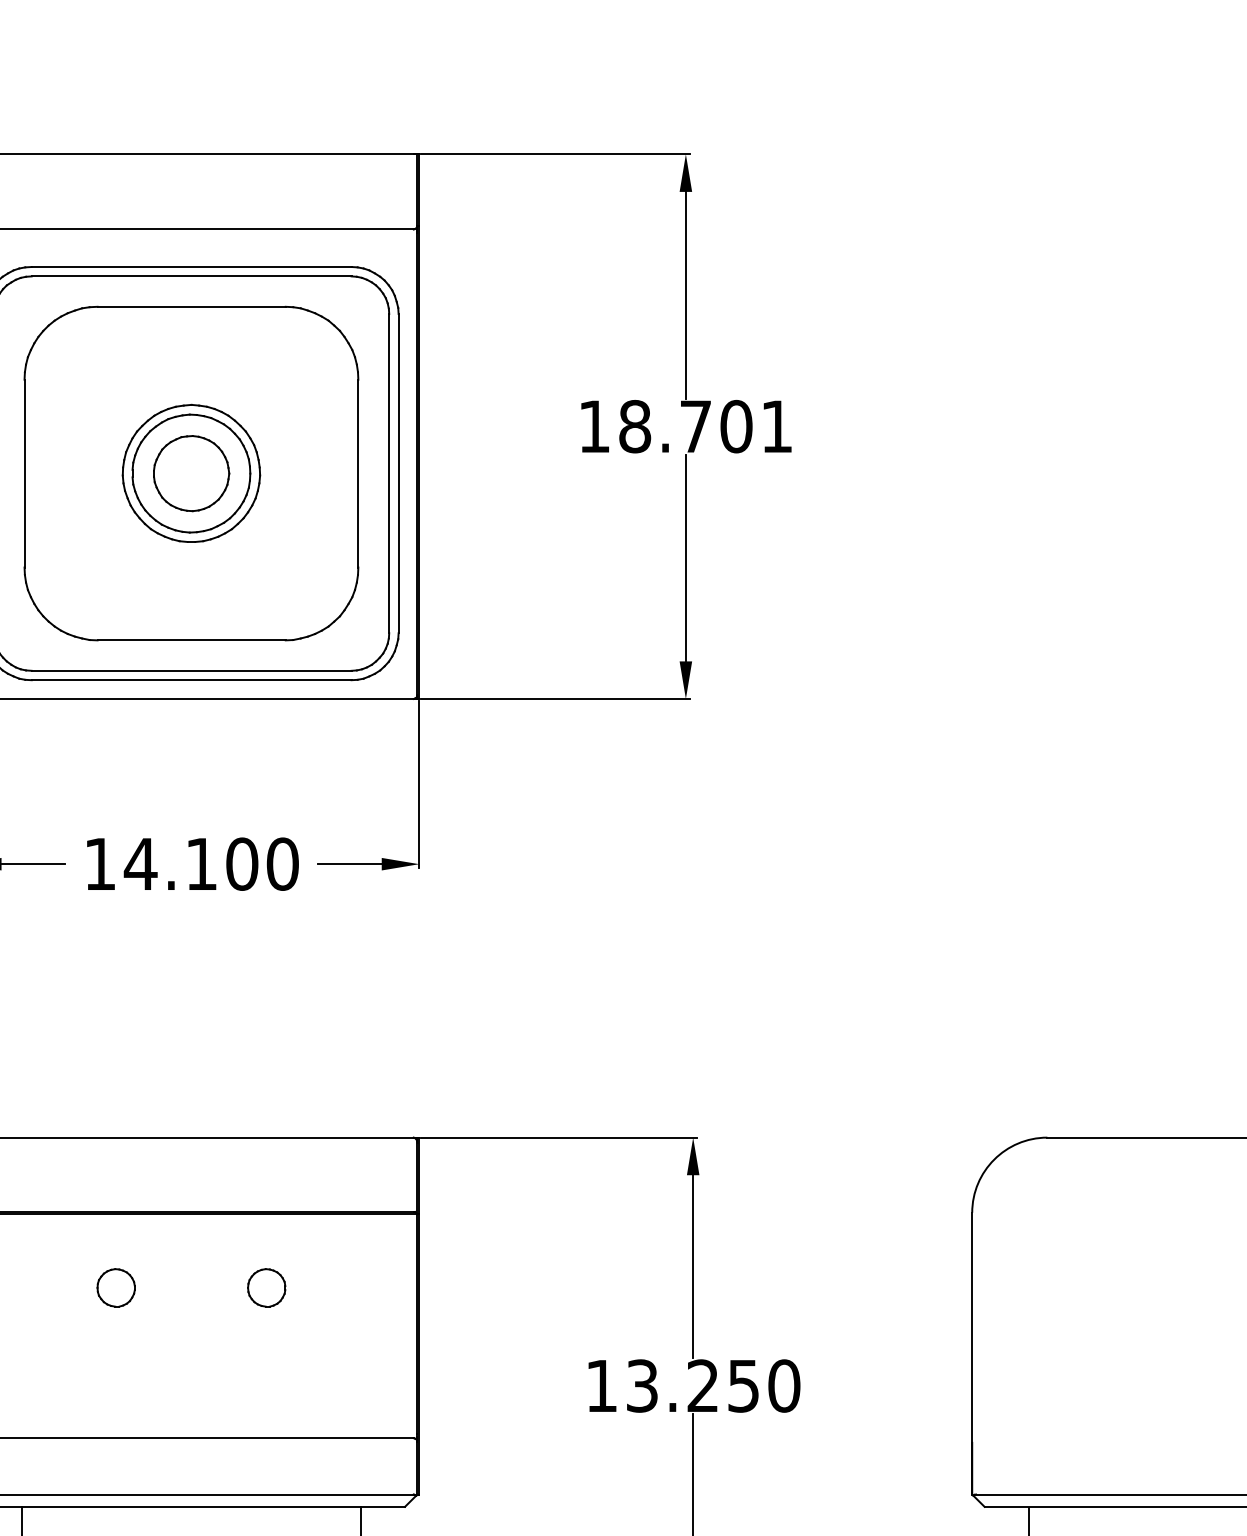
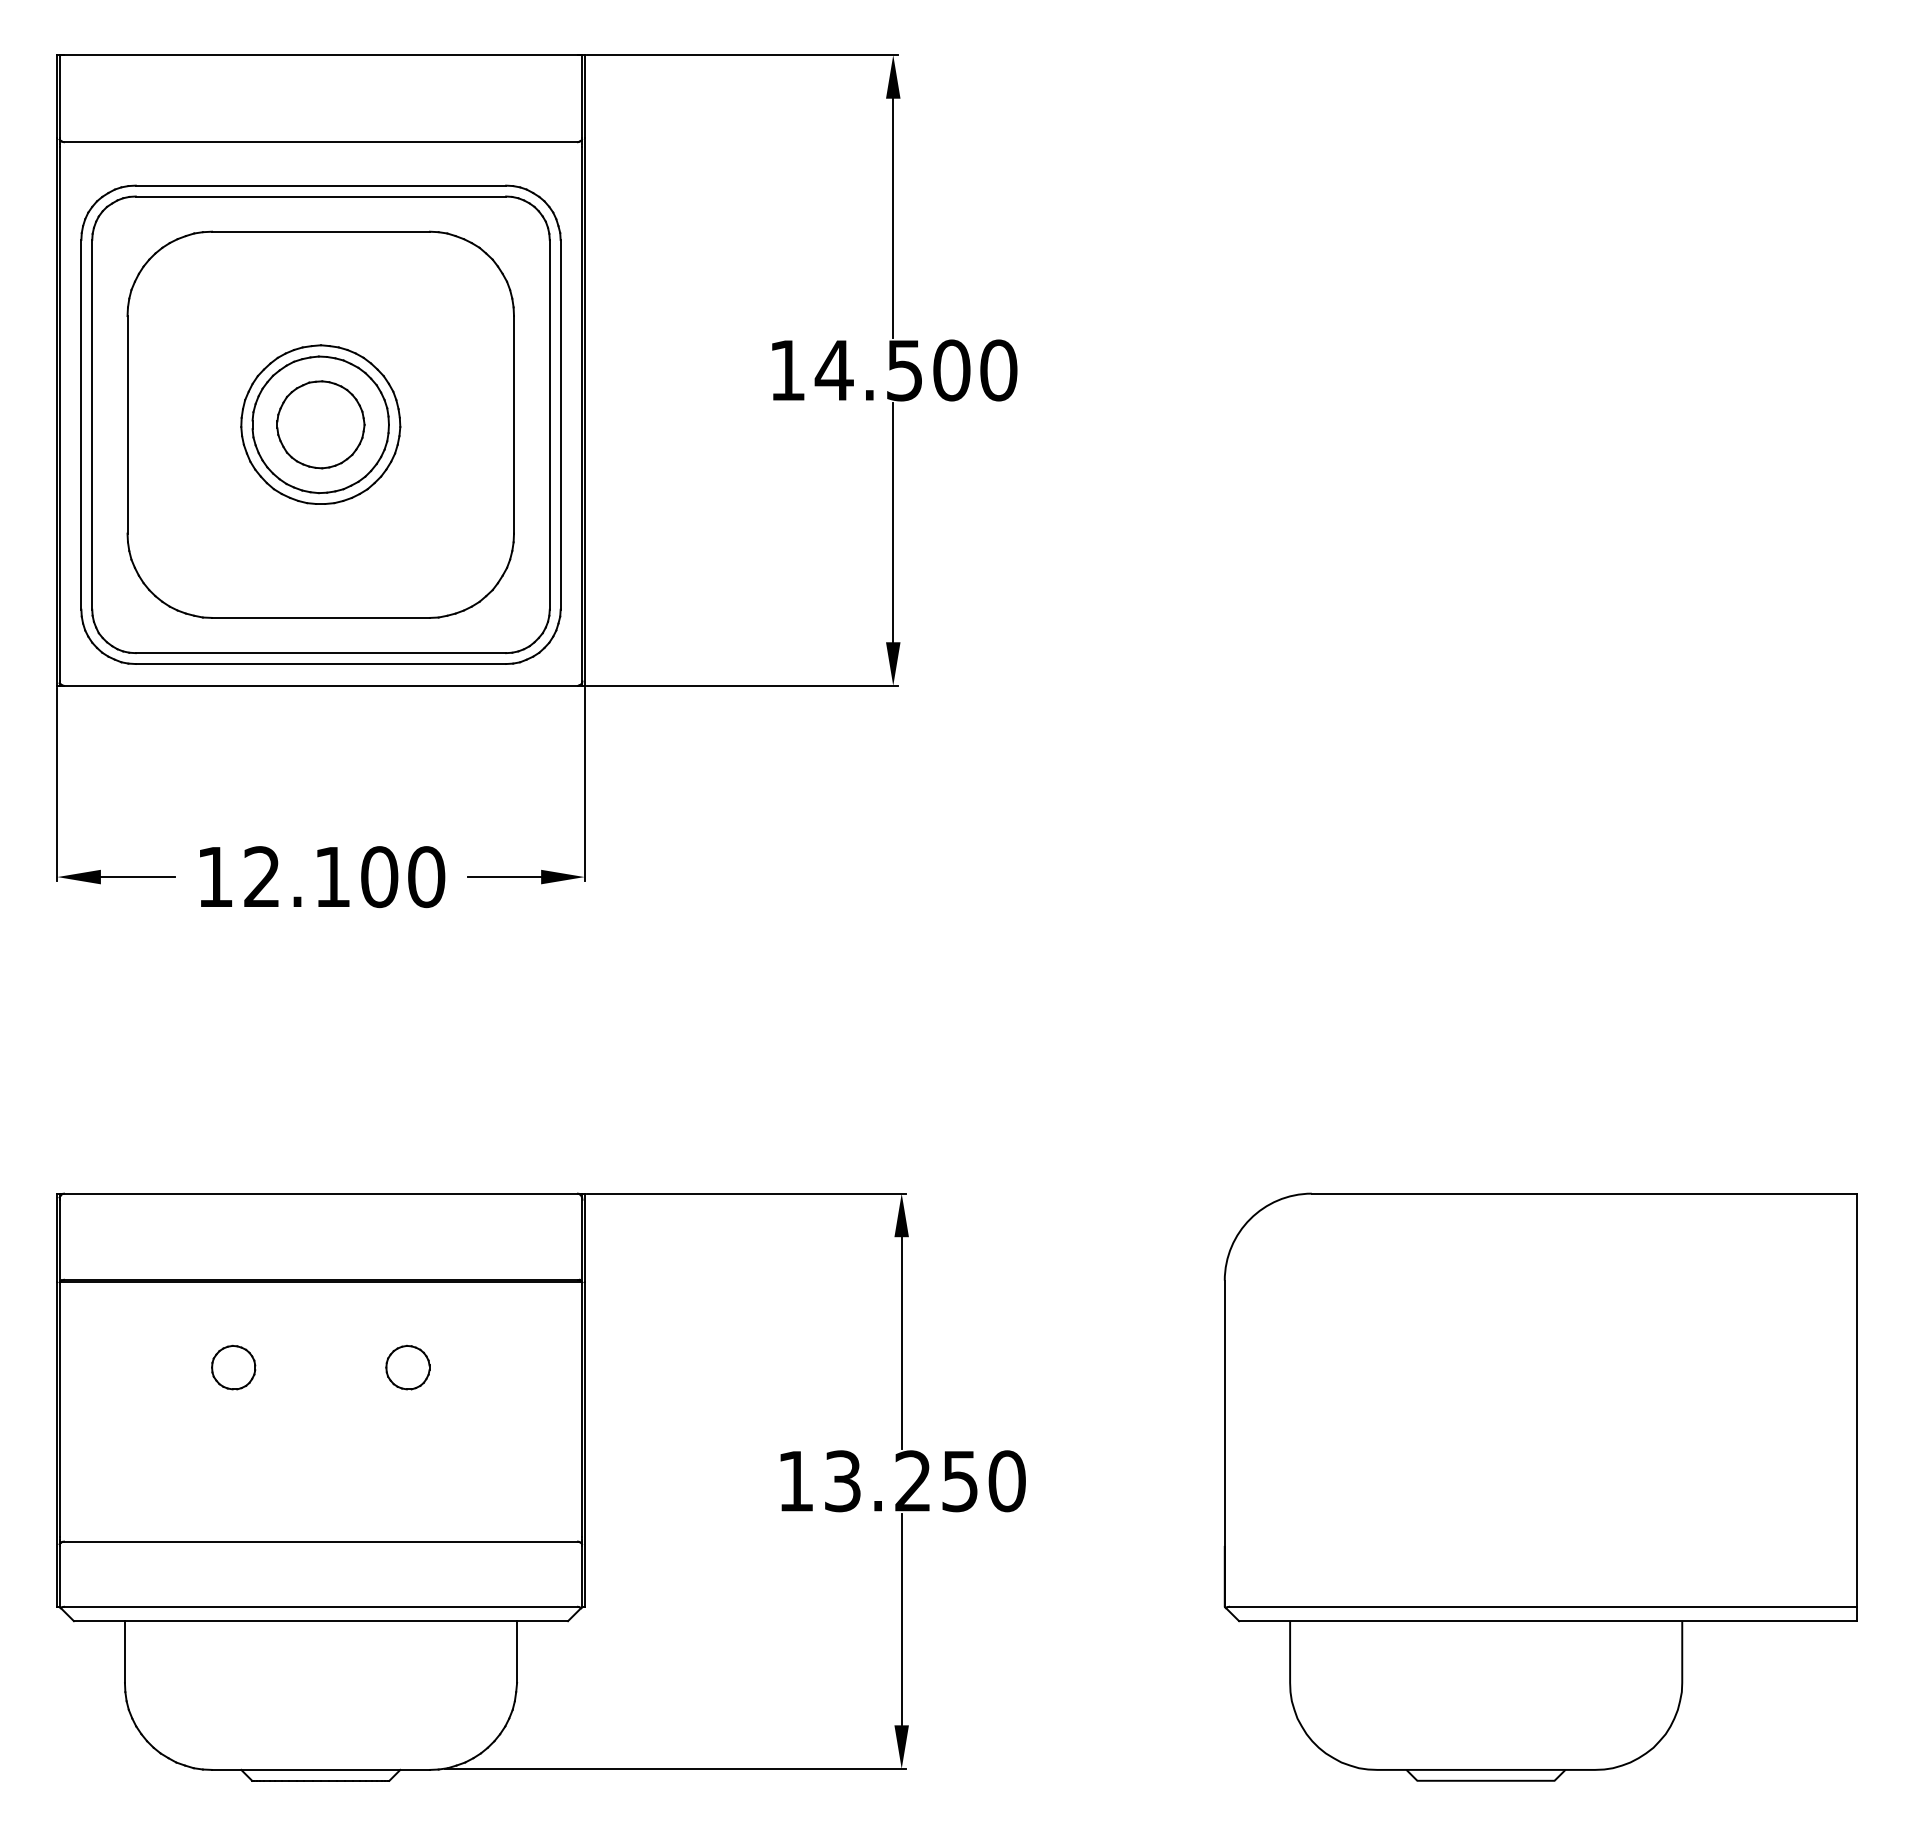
text: (705, 426) -> (915, 370), 18.701 -> 14.500
text: (140, 863) -> (261, 876), 14.100 -> 12.100

